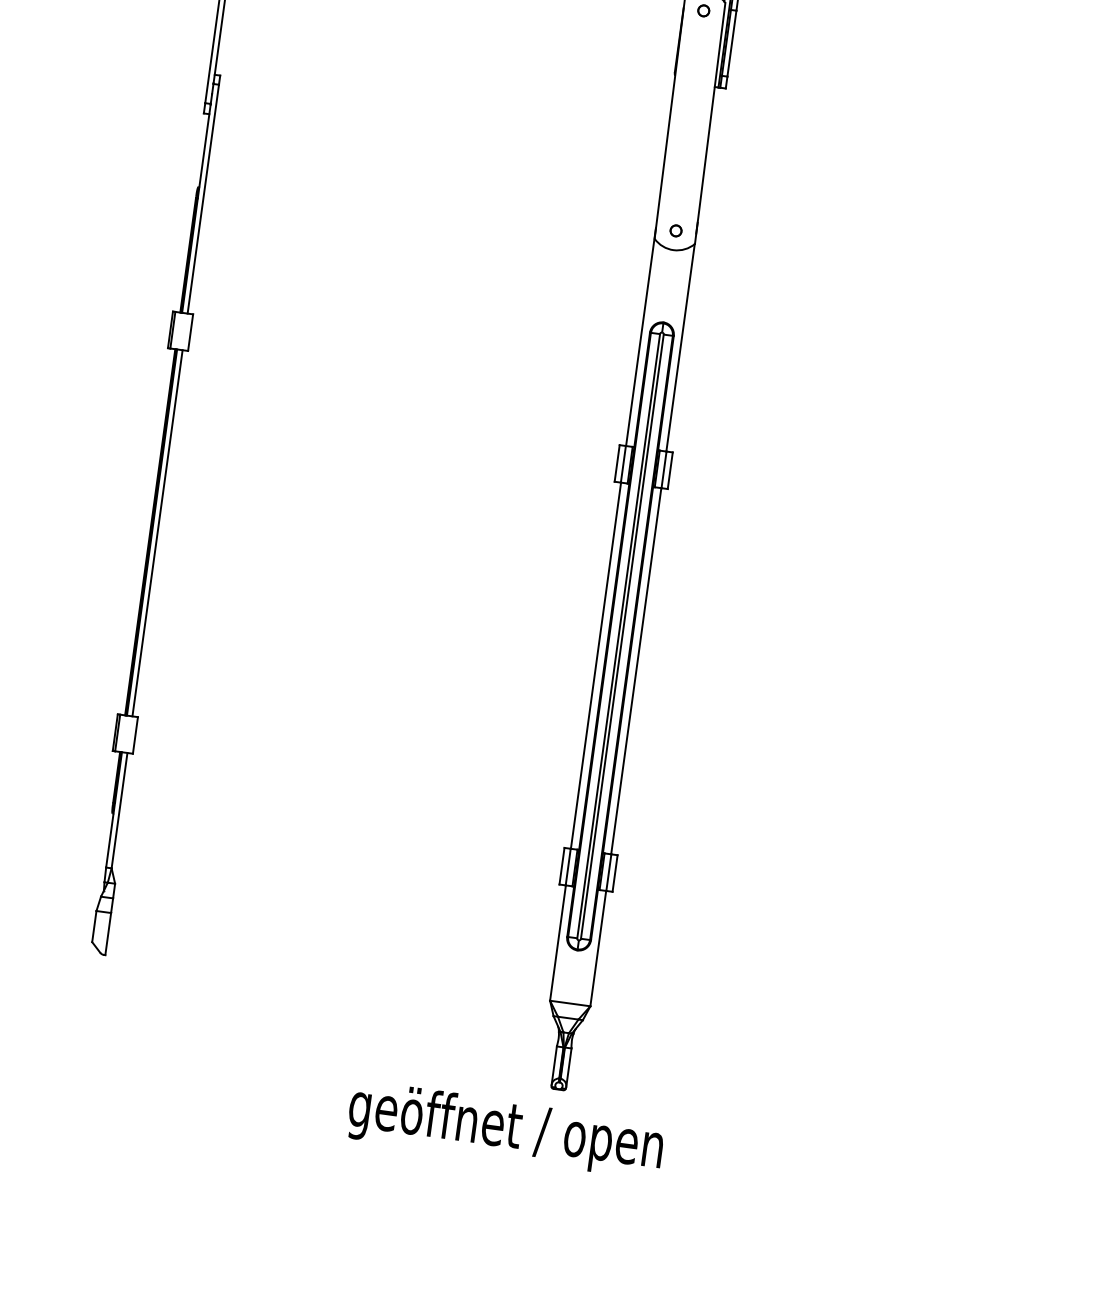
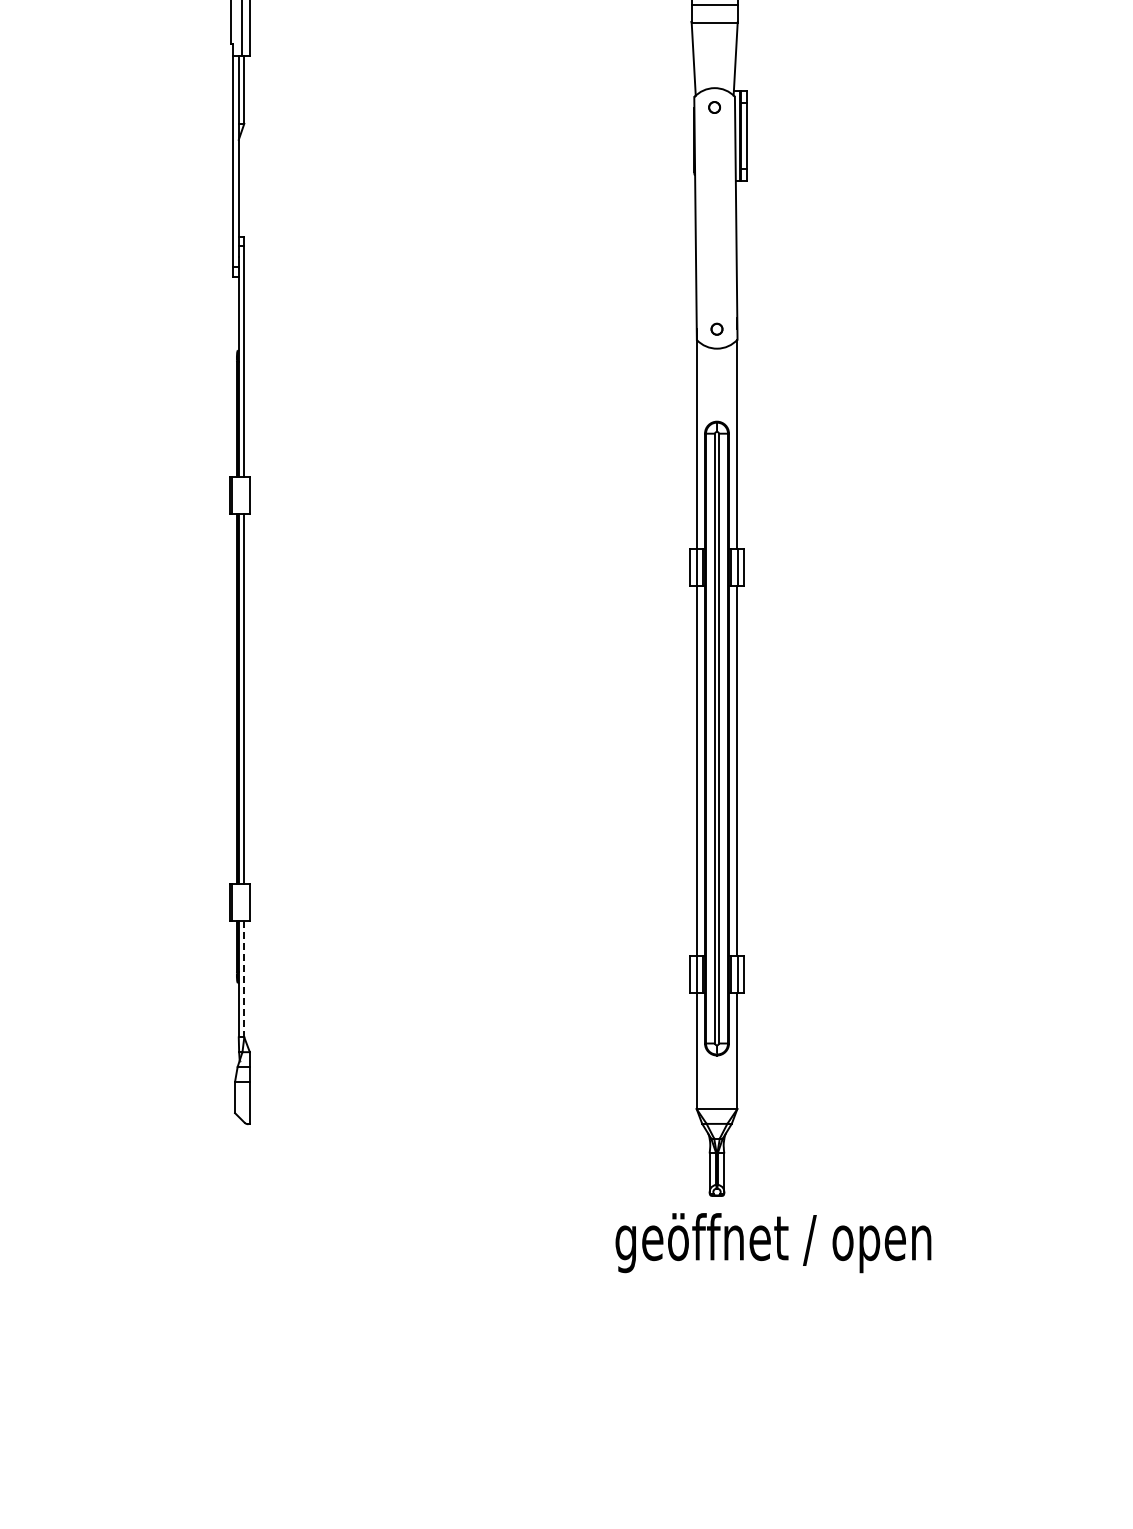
line: (119, 810) -> (244, 979), solid -> dashed
text: (505, 1130) -> (773, 1243), moved

